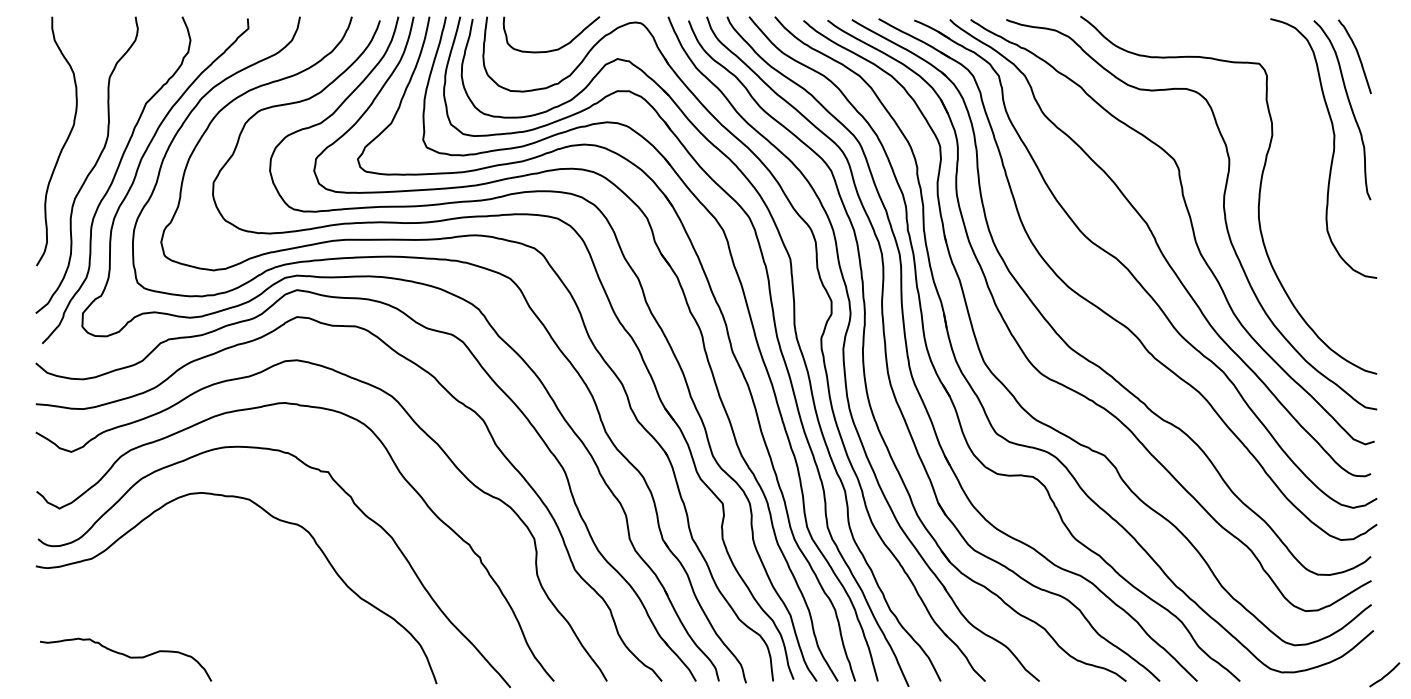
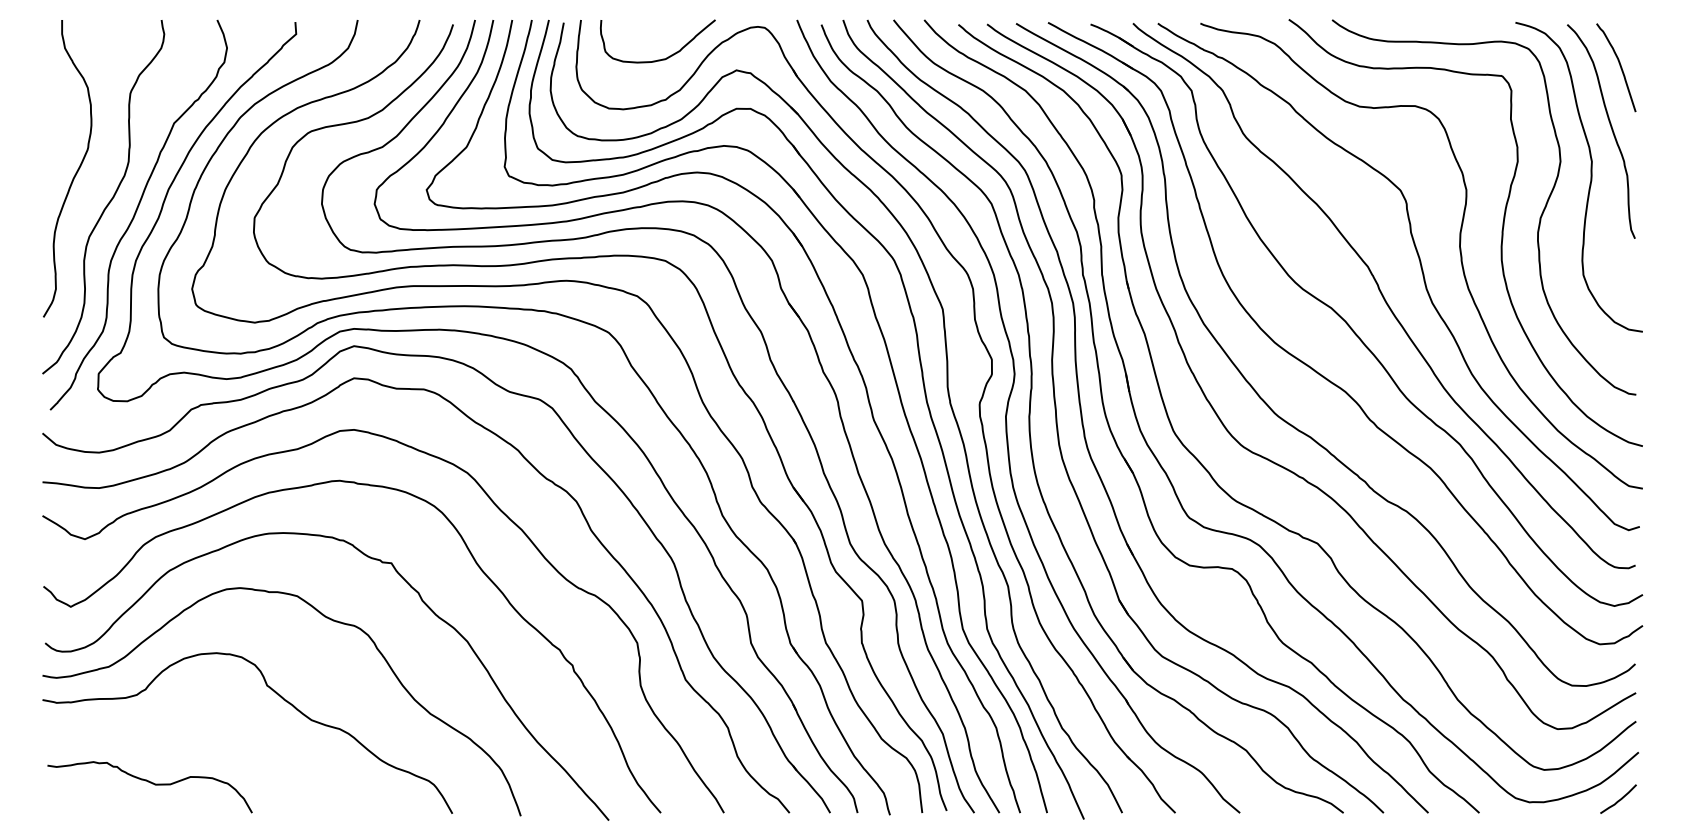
curve: (1290, 182) -> (1539, 217), added
curve: (234, 584) -> (279, 697), added
curve: (1385, 674) -> (1619, 798), moved

